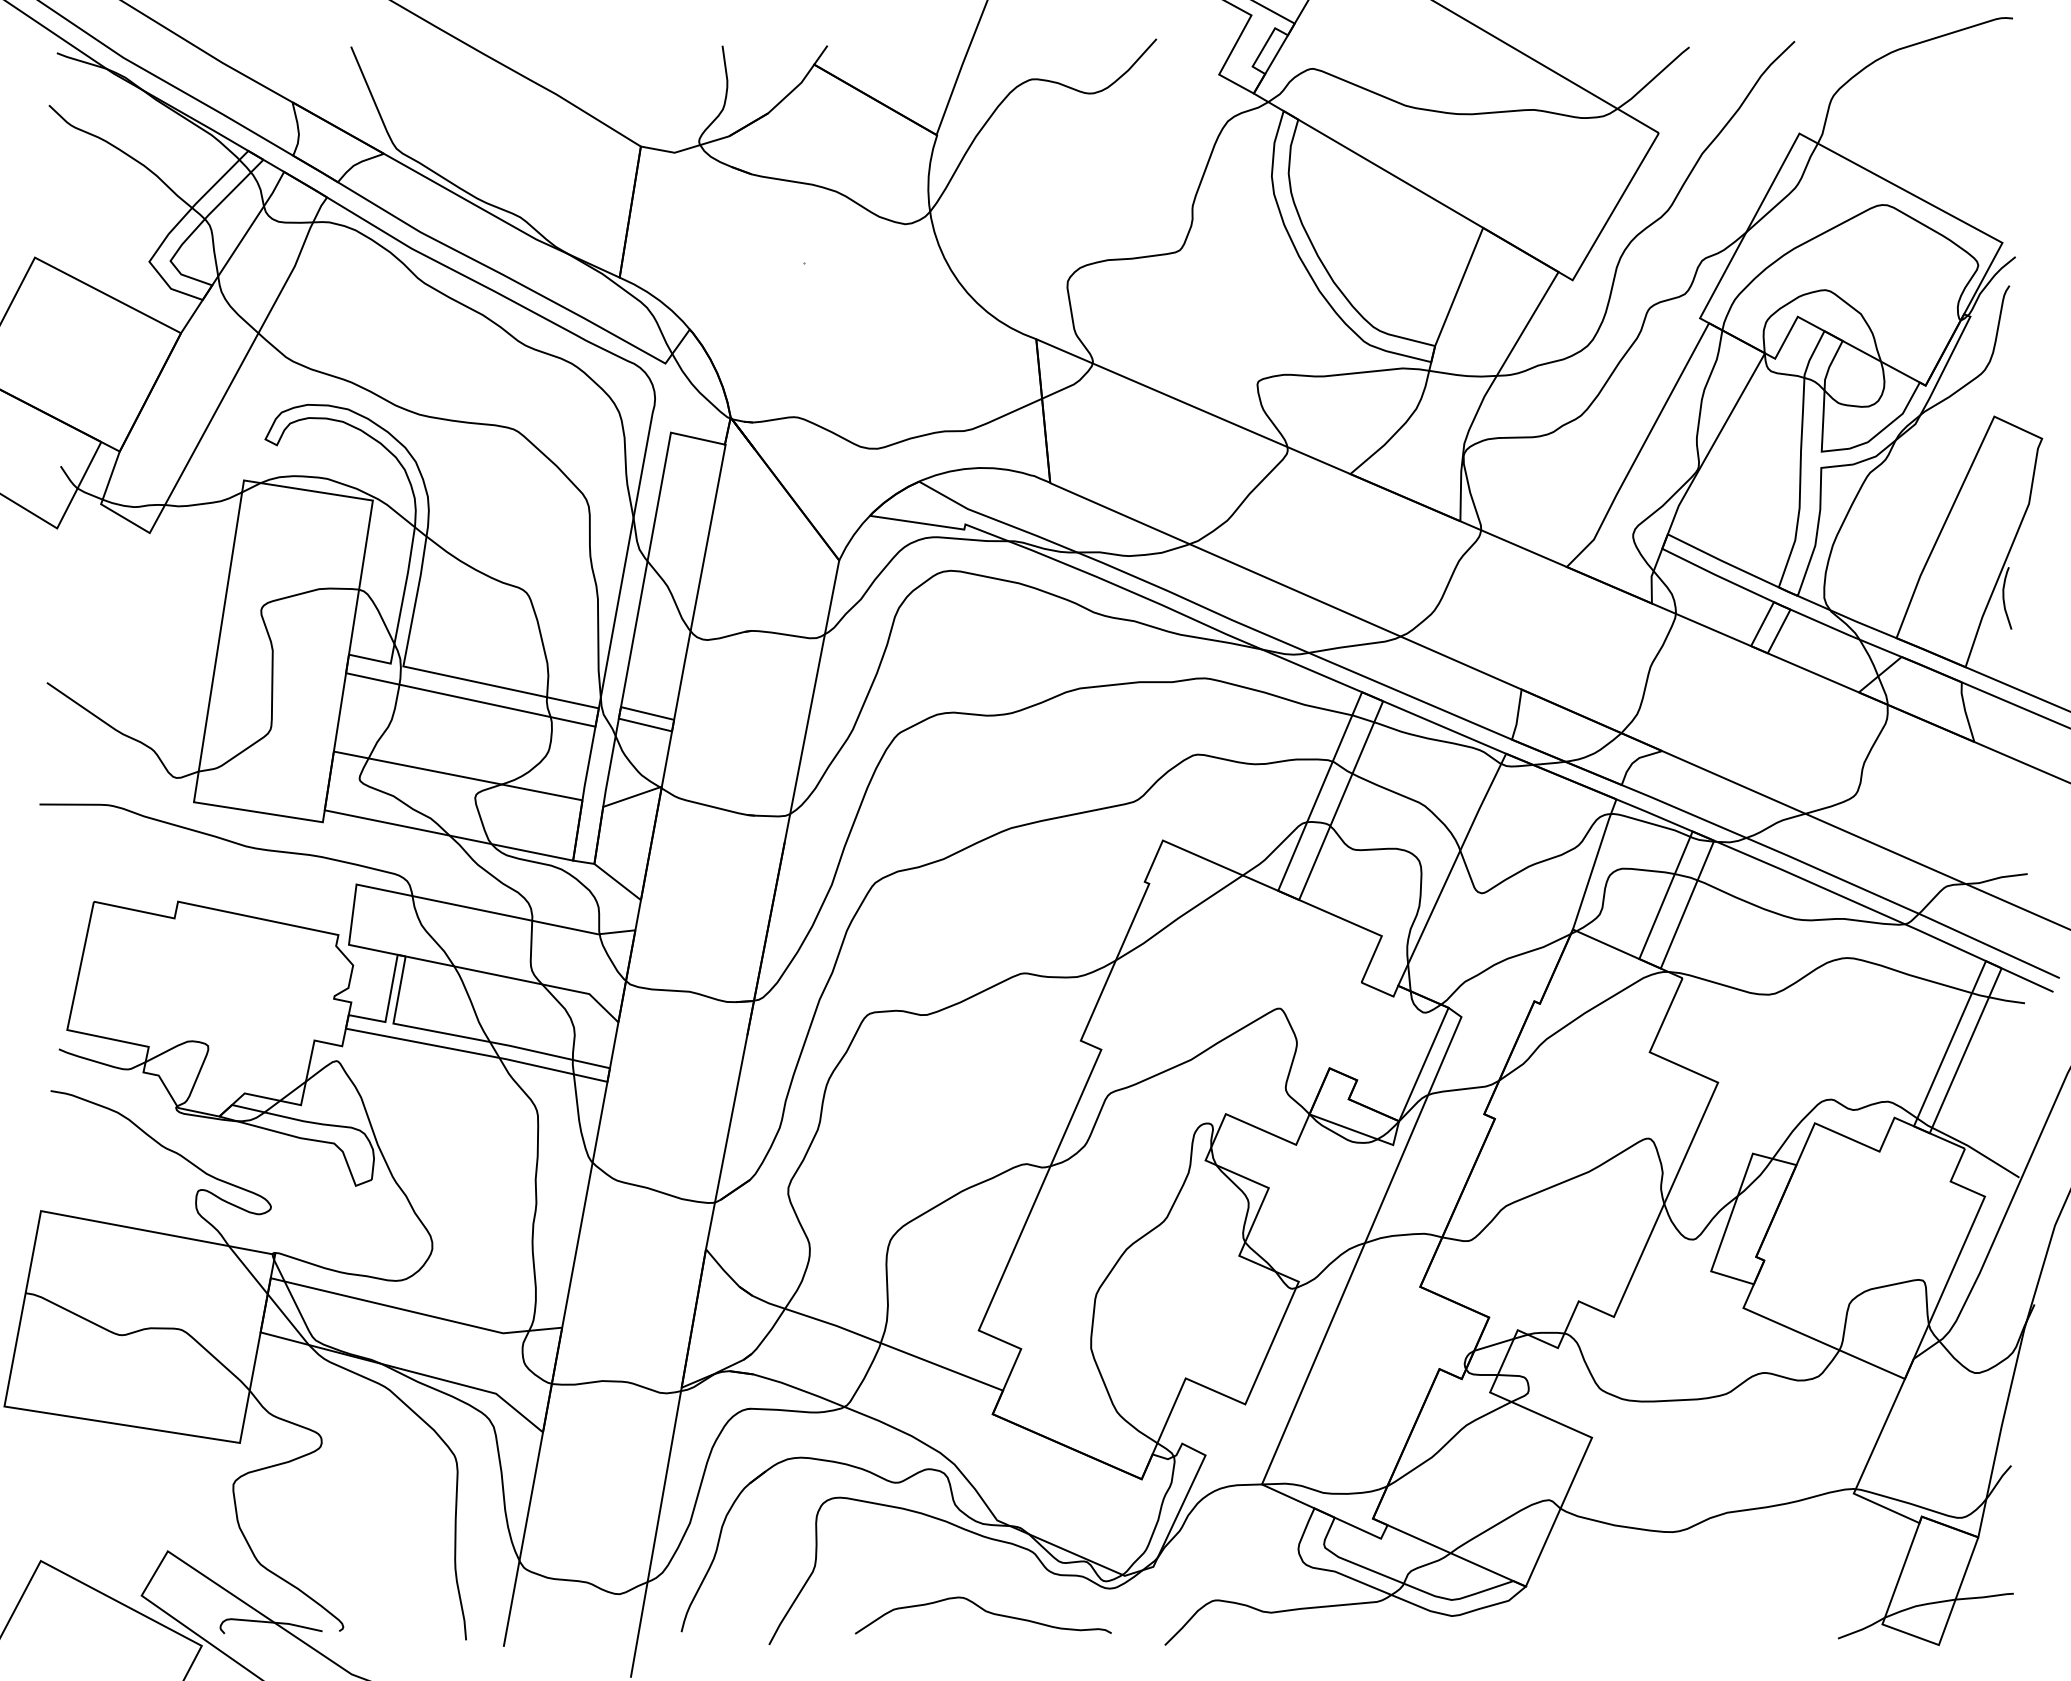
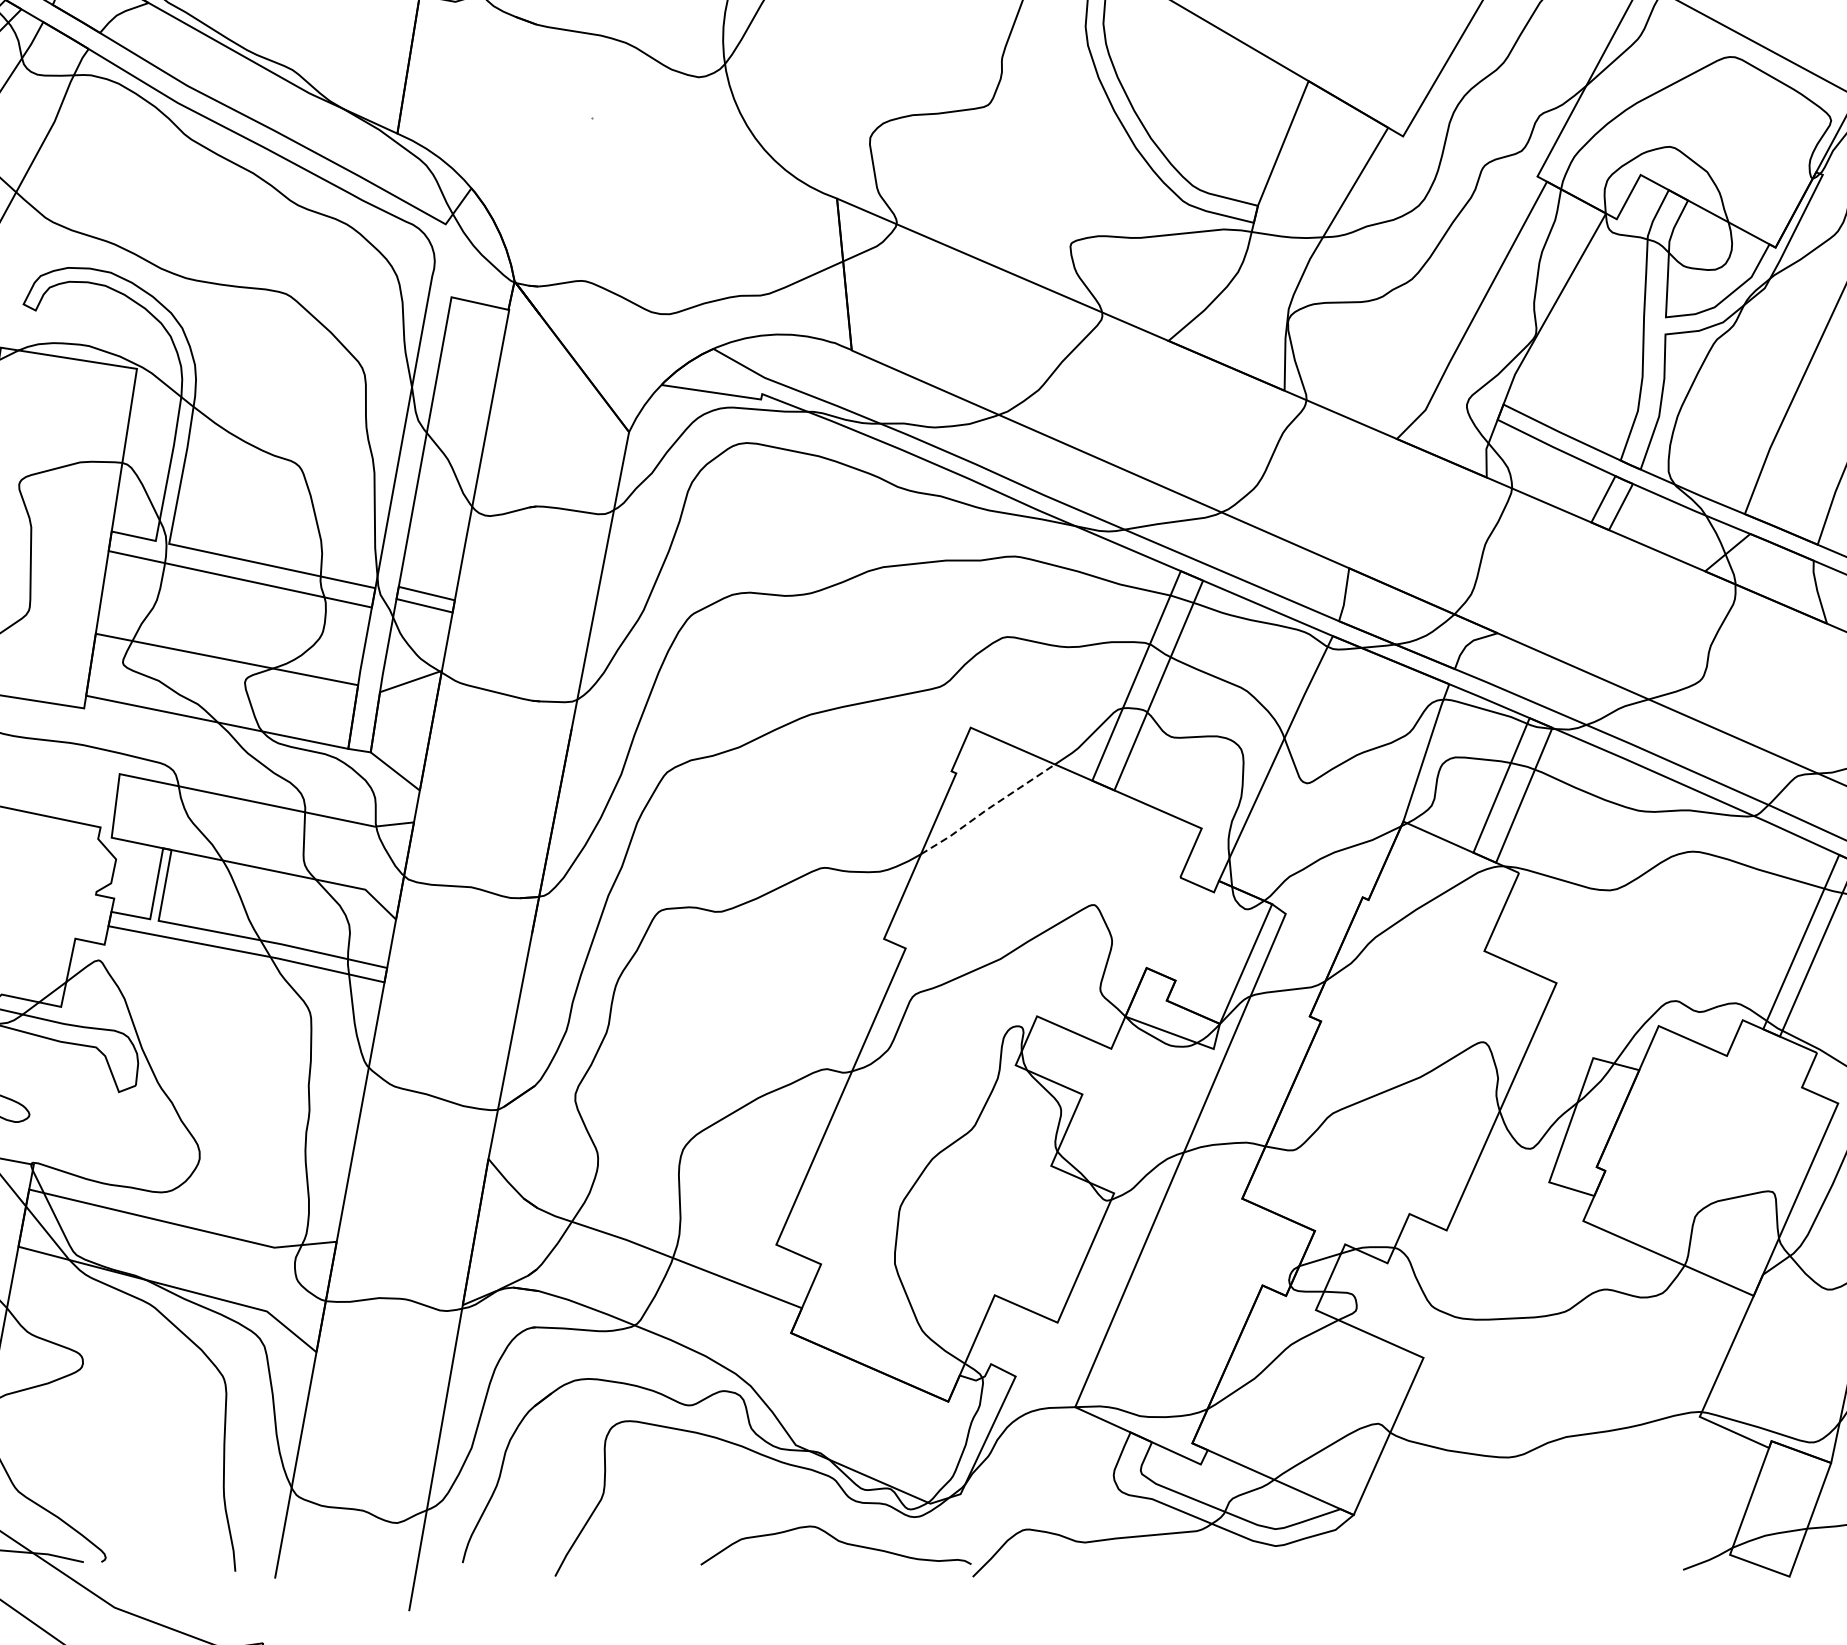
line: (1178, 918) -> (987, 809), solid -> dashed
curve: (984, 1611) -> (837, 1541), moved

